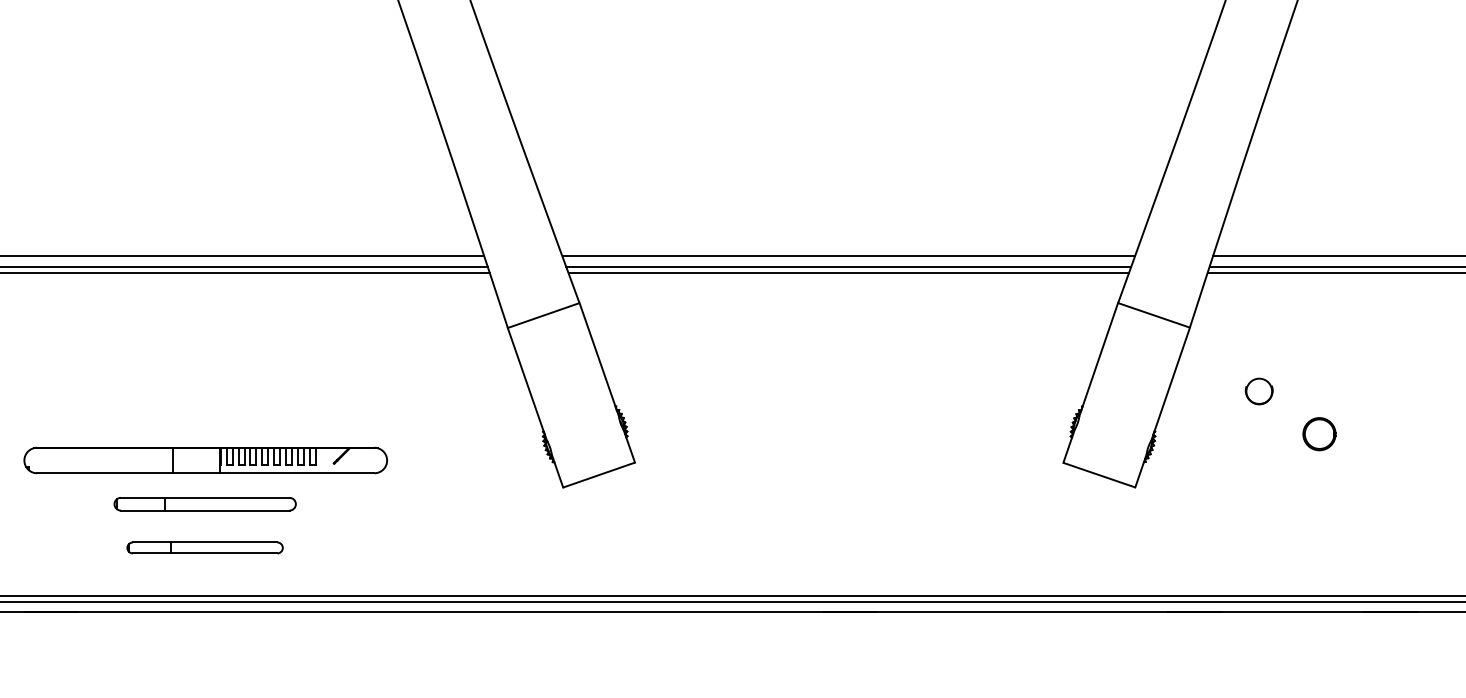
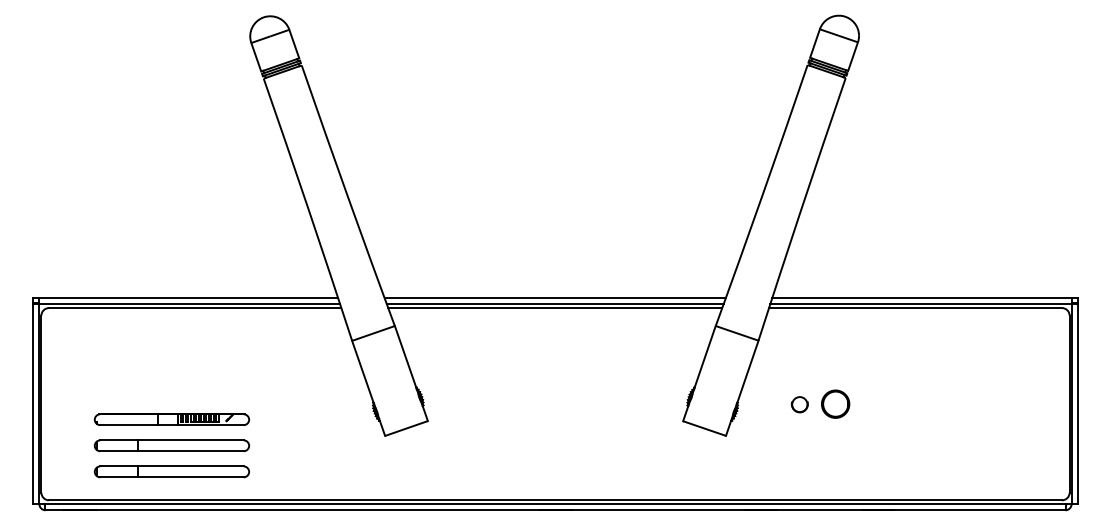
part: (1258, 391) -> (799, 404), moved
circle: (1319, 433) -> (835, 403), size x1.43
part: (204, 459) -> (171, 419), size x0.71
part: (204, 503) -> (171, 445), size x1.43
part: (204, 547) -> (171, 471), size x1.67

